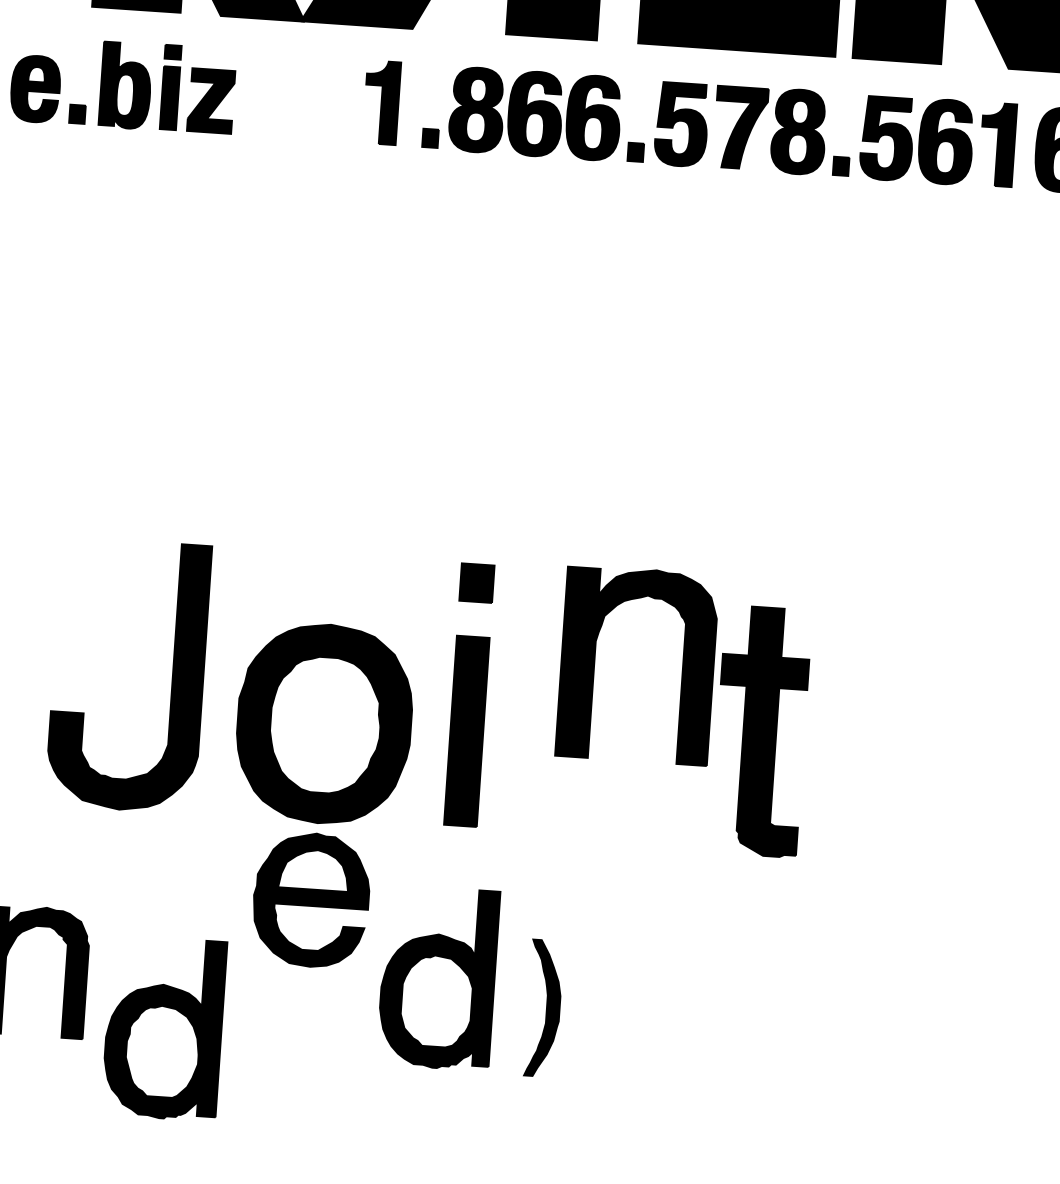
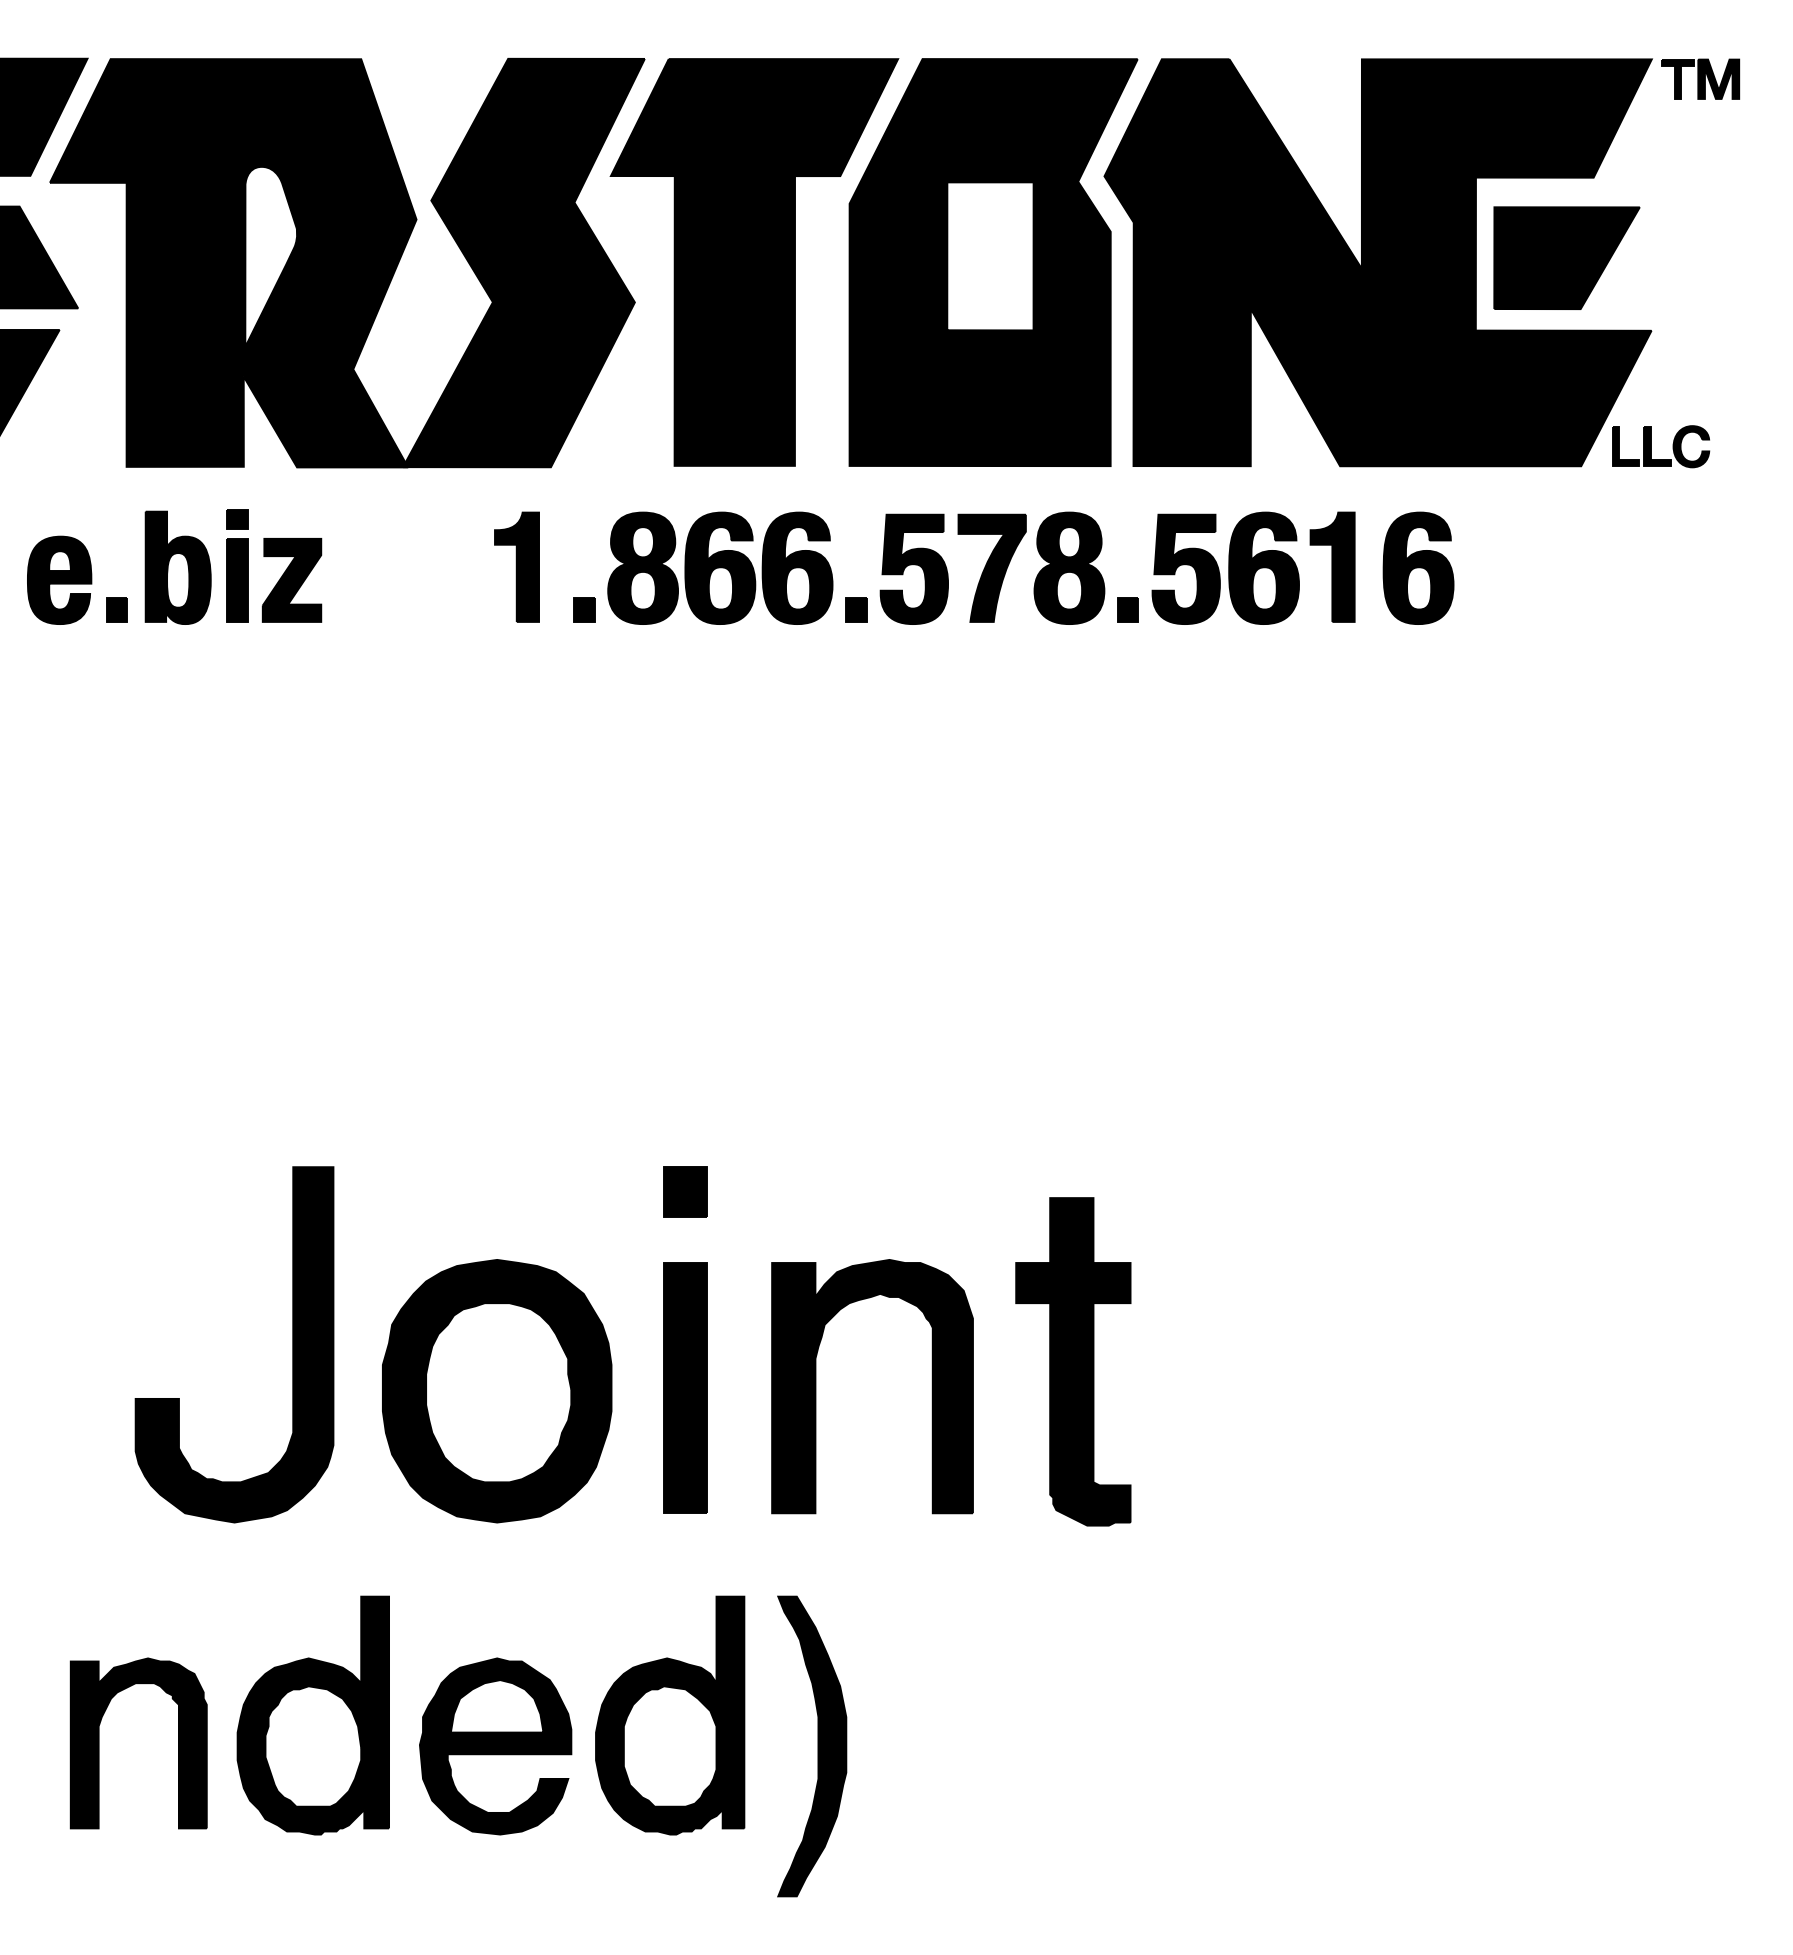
part: (595, 662) -> (816, 1386), moved
part: (311, 900) -> (495, 1746), moved
part: (544, 1008) -> (812, 1746), size x1.67
part: (163, 1028) -> (312, 1715), moved

